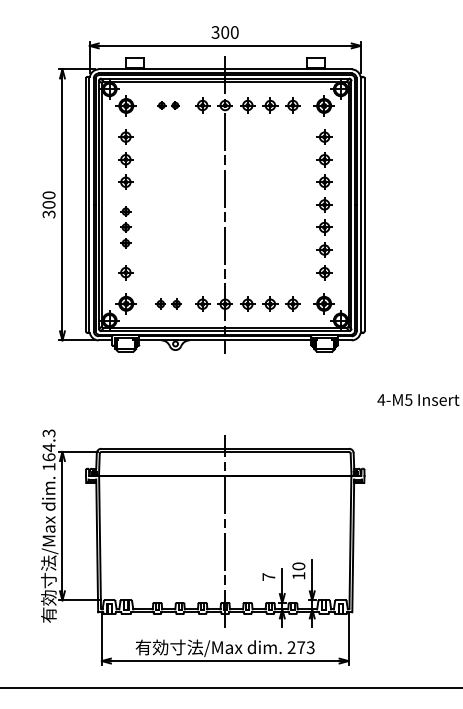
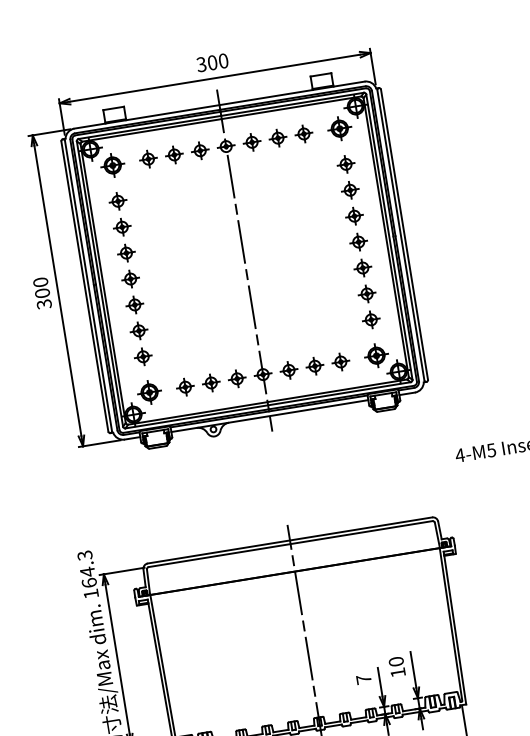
part: (168, 105) -> (161, 157), size x1.67
part: (125, 227) -> (134, 305), size x1.43
part: (168, 303) -> (197, 384), size x1.43

